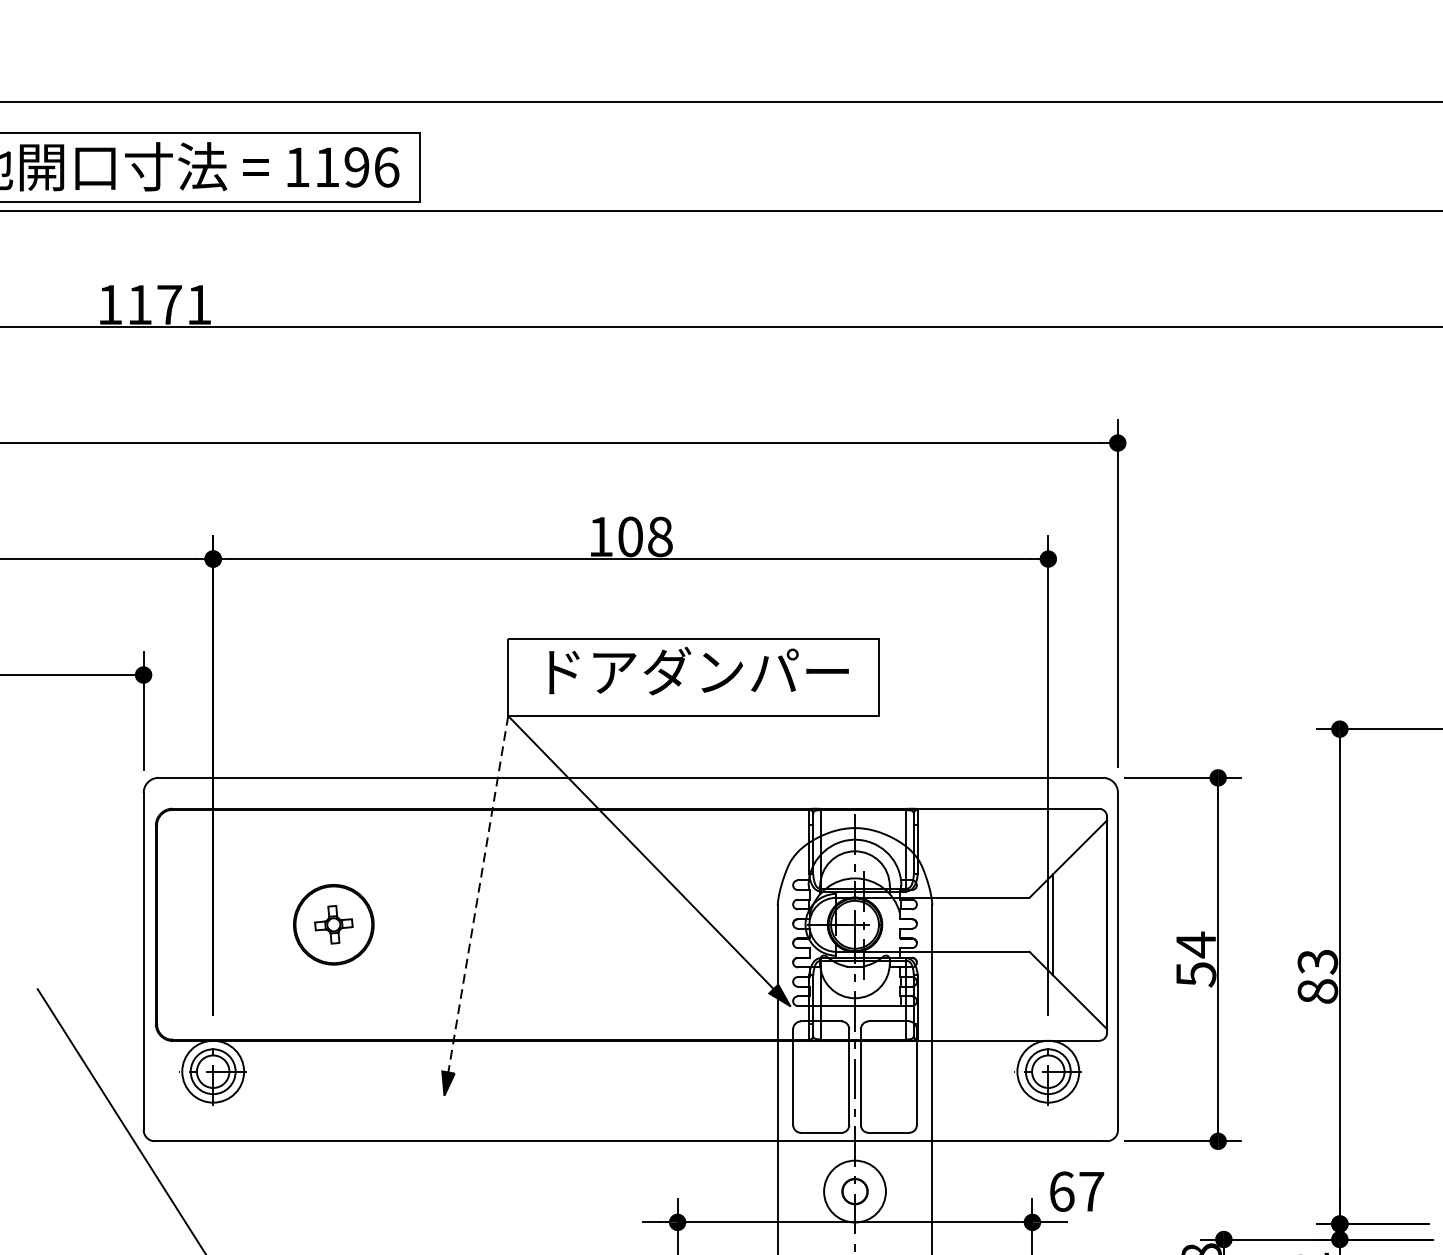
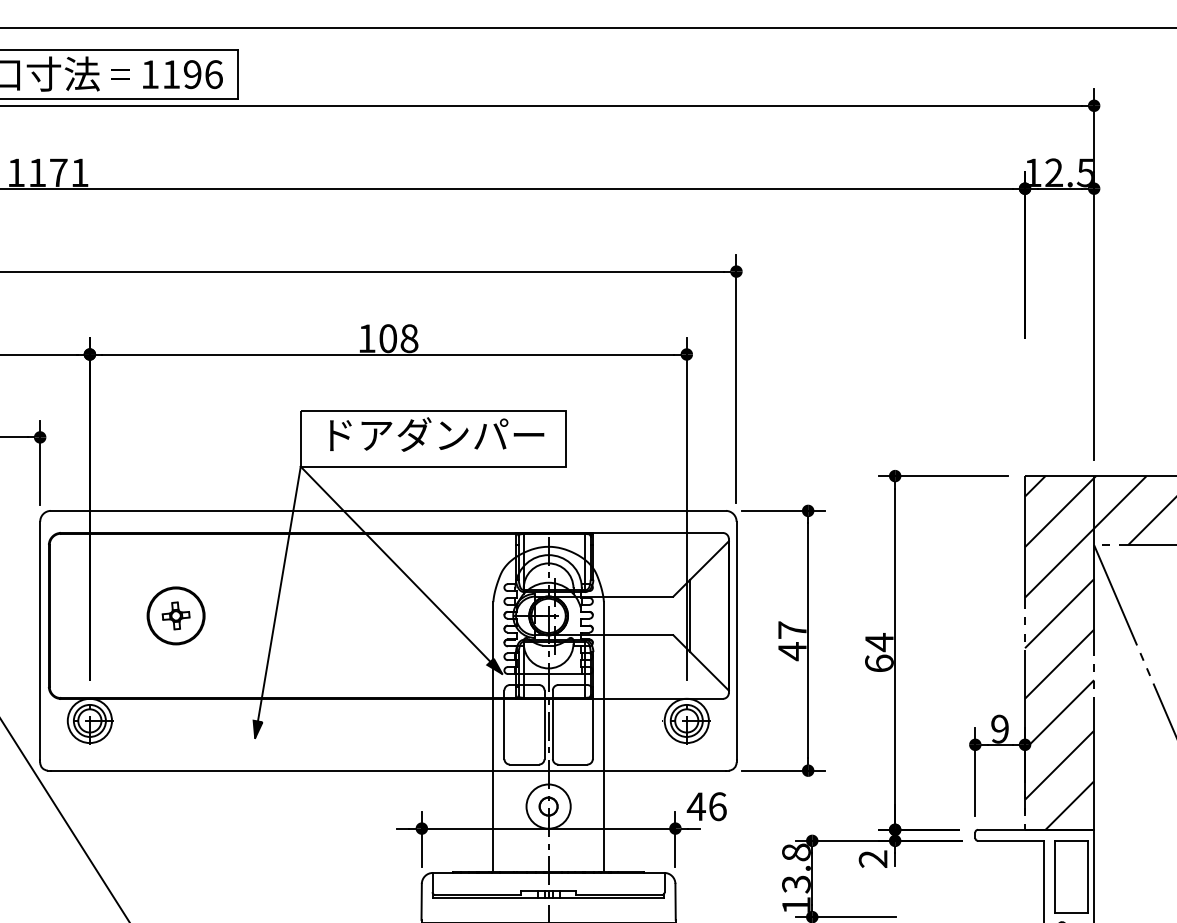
line: (475, 906) -> (277, 602), dashed -> solid
text: (1196, 959) -> (792, 640), 54 -> 47
text: (1317, 975) -> (879, 652), 83 -> 64
text: (1075, 1191) -> (706, 806), 67 -> 46

